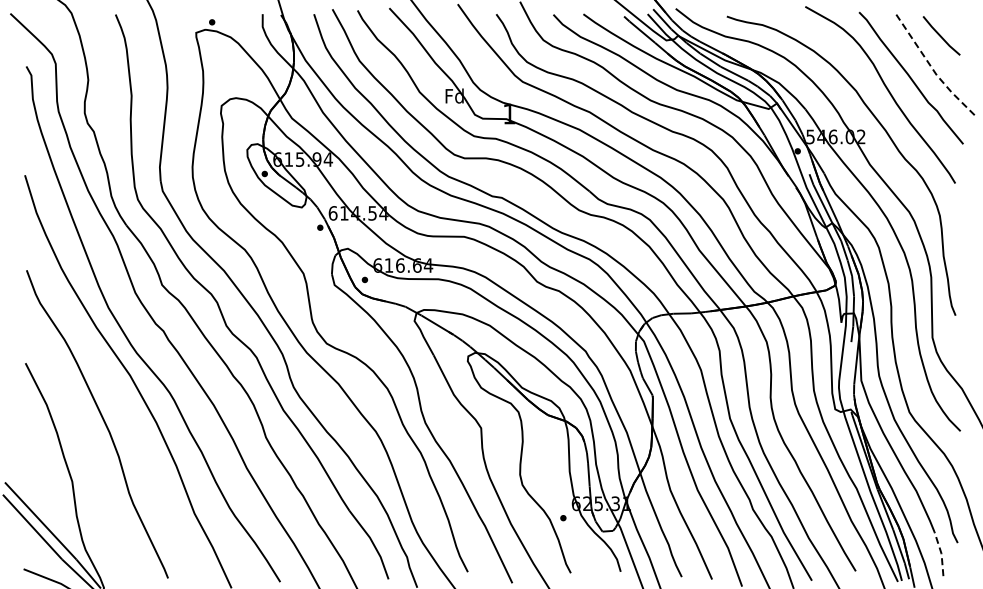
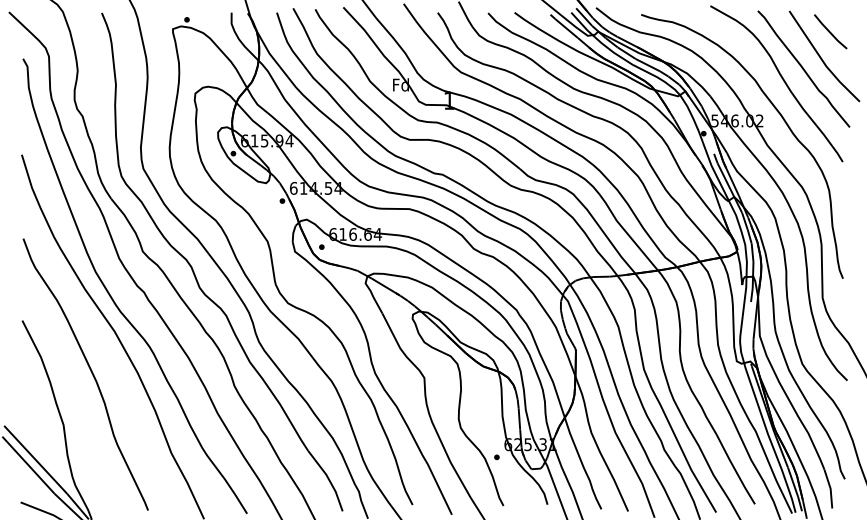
line: (931, 67) -> (821, 59), dashed -> solid
line: (941, 553) -> (830, 488), dashed -> solid

